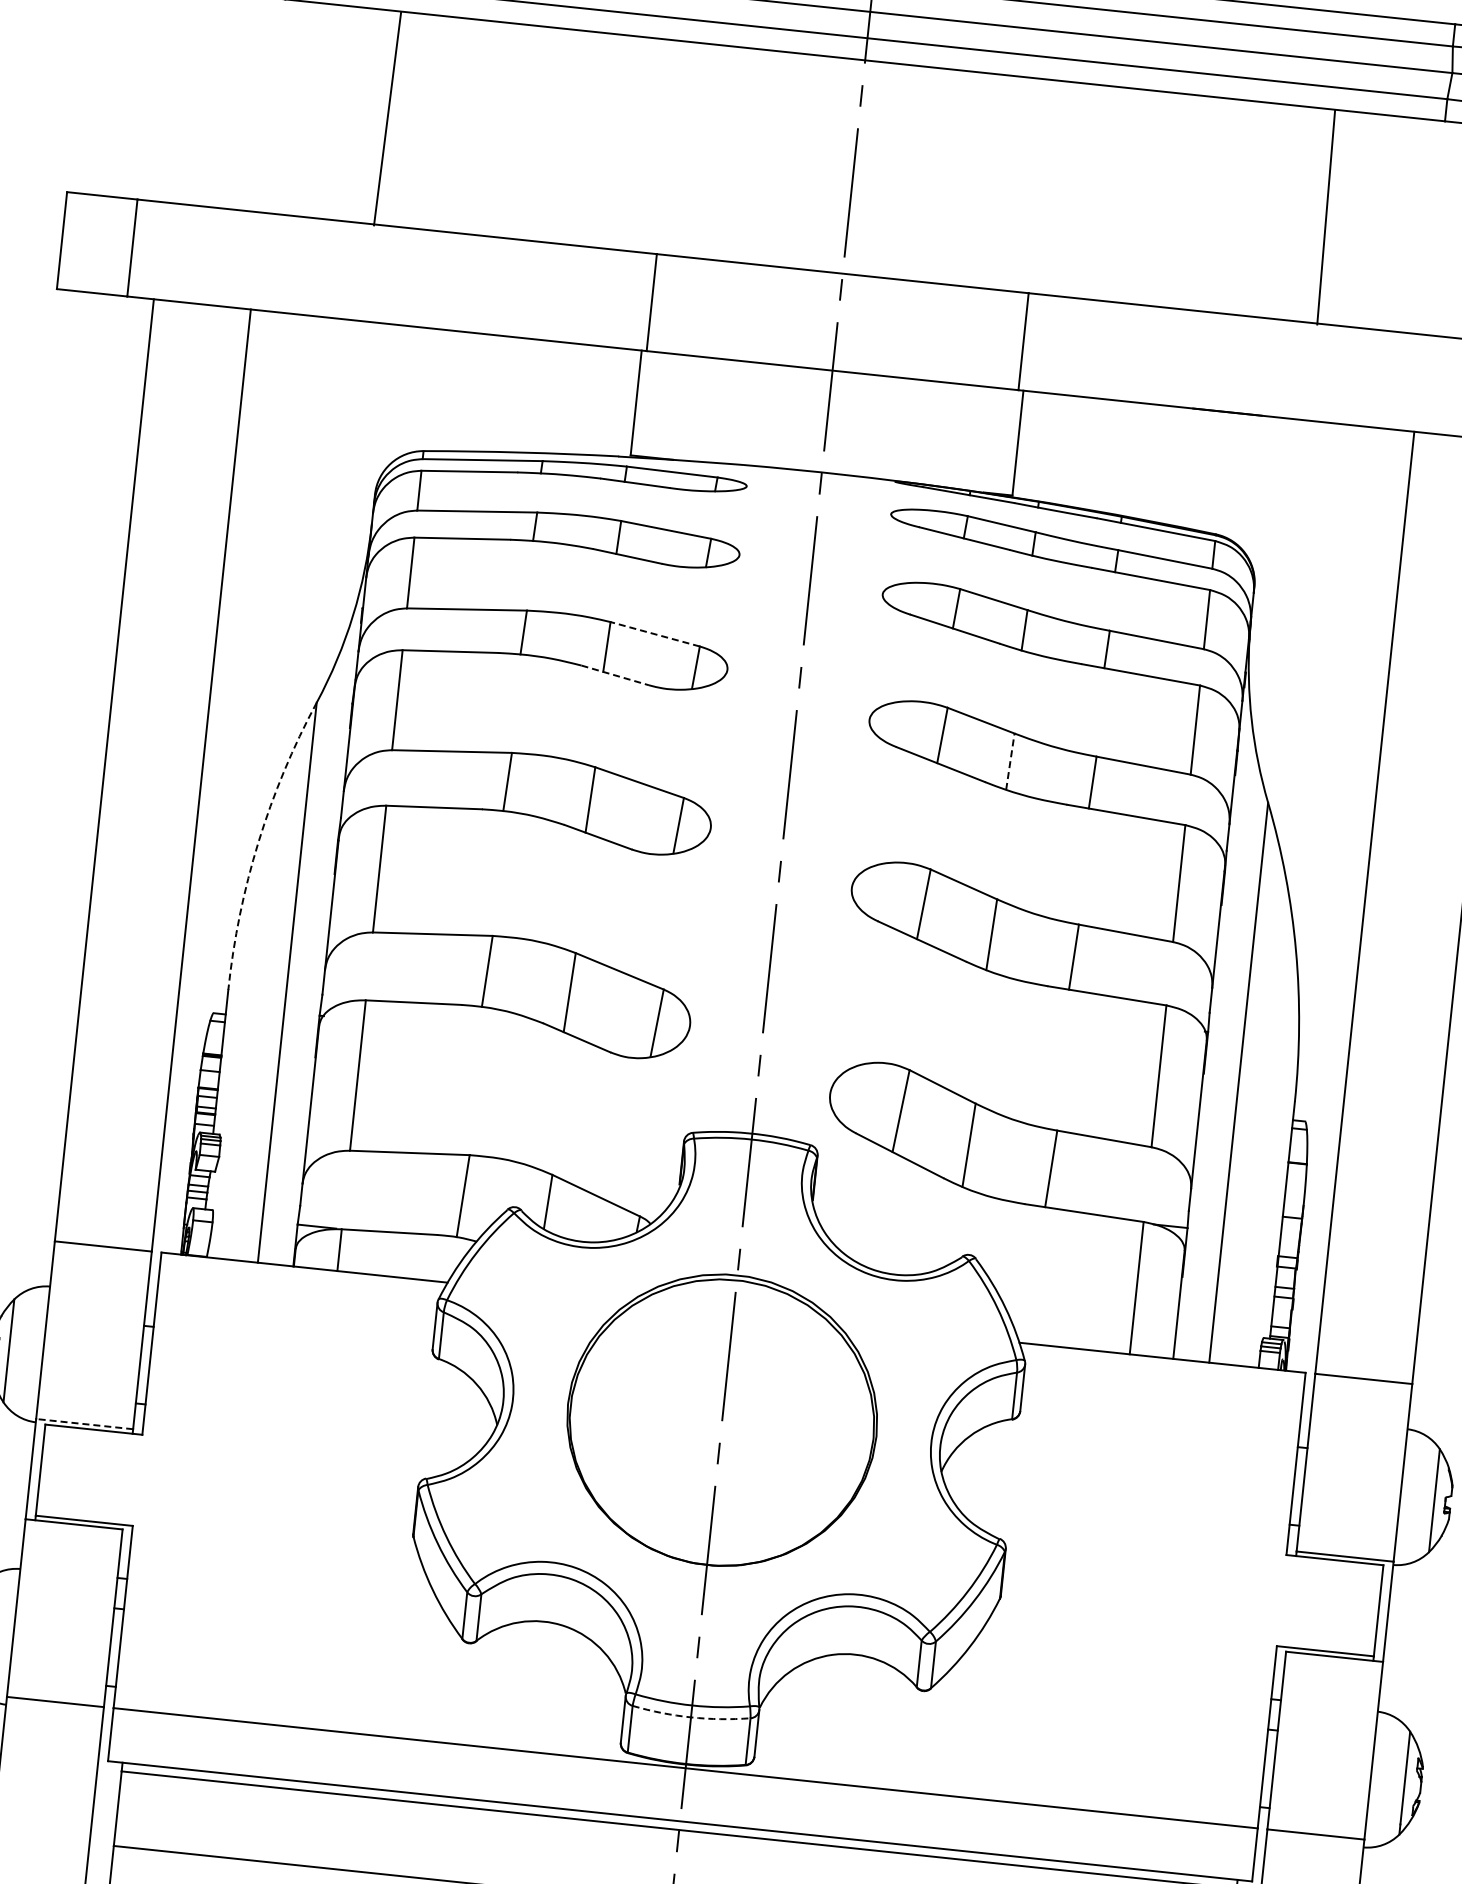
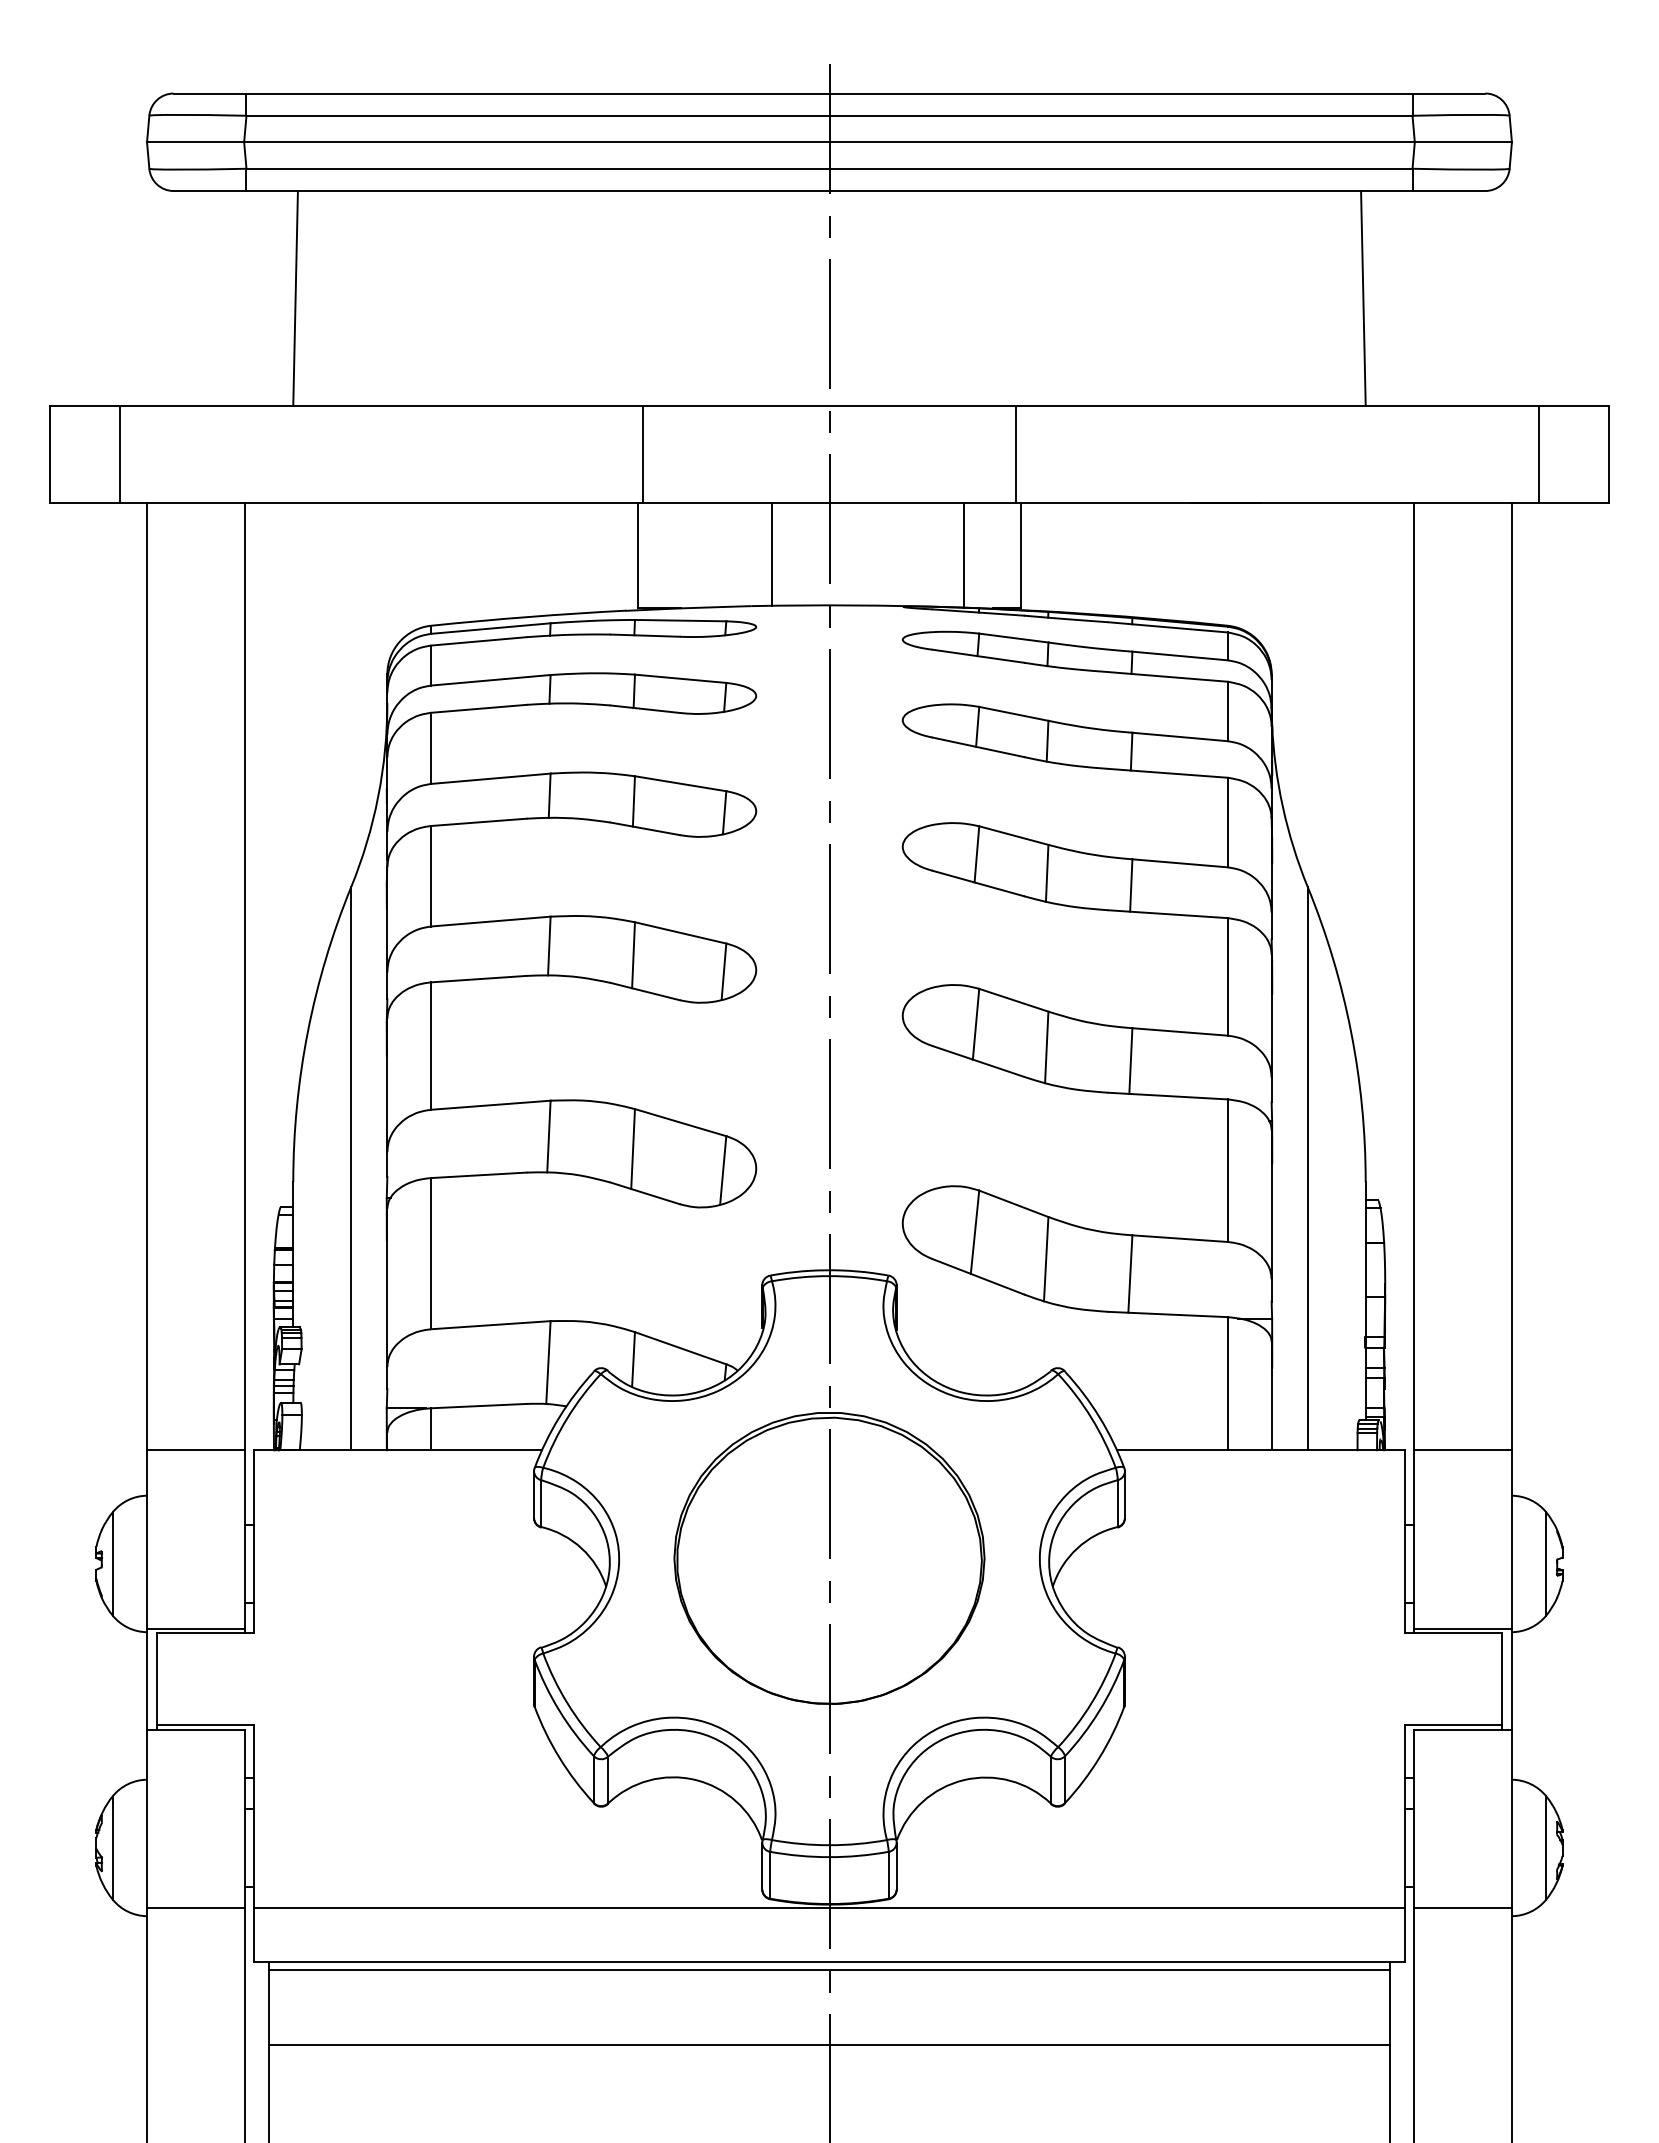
line: (387, 119) -> (295, 298), moved
line: (1326, 217) -> (1363, 298), moved
line: (769, 415) -> (771, 554), added
line: (960, 436) -> (963, 555), added
line: (655, 634) -> (680, 783), dashed -> solid
line: (615, 675) -> (645, 828), dashed -> solid
line: (1010, 760) -> (1047, 872), dashed -> solid
arc: (258, 841) -> (307, 1031), dashed -> solid
line: (84, 1423) -> (195, 1628), dashed -> solid
arc: (691, 1717) -> (829, 1857), dashed -> solid

